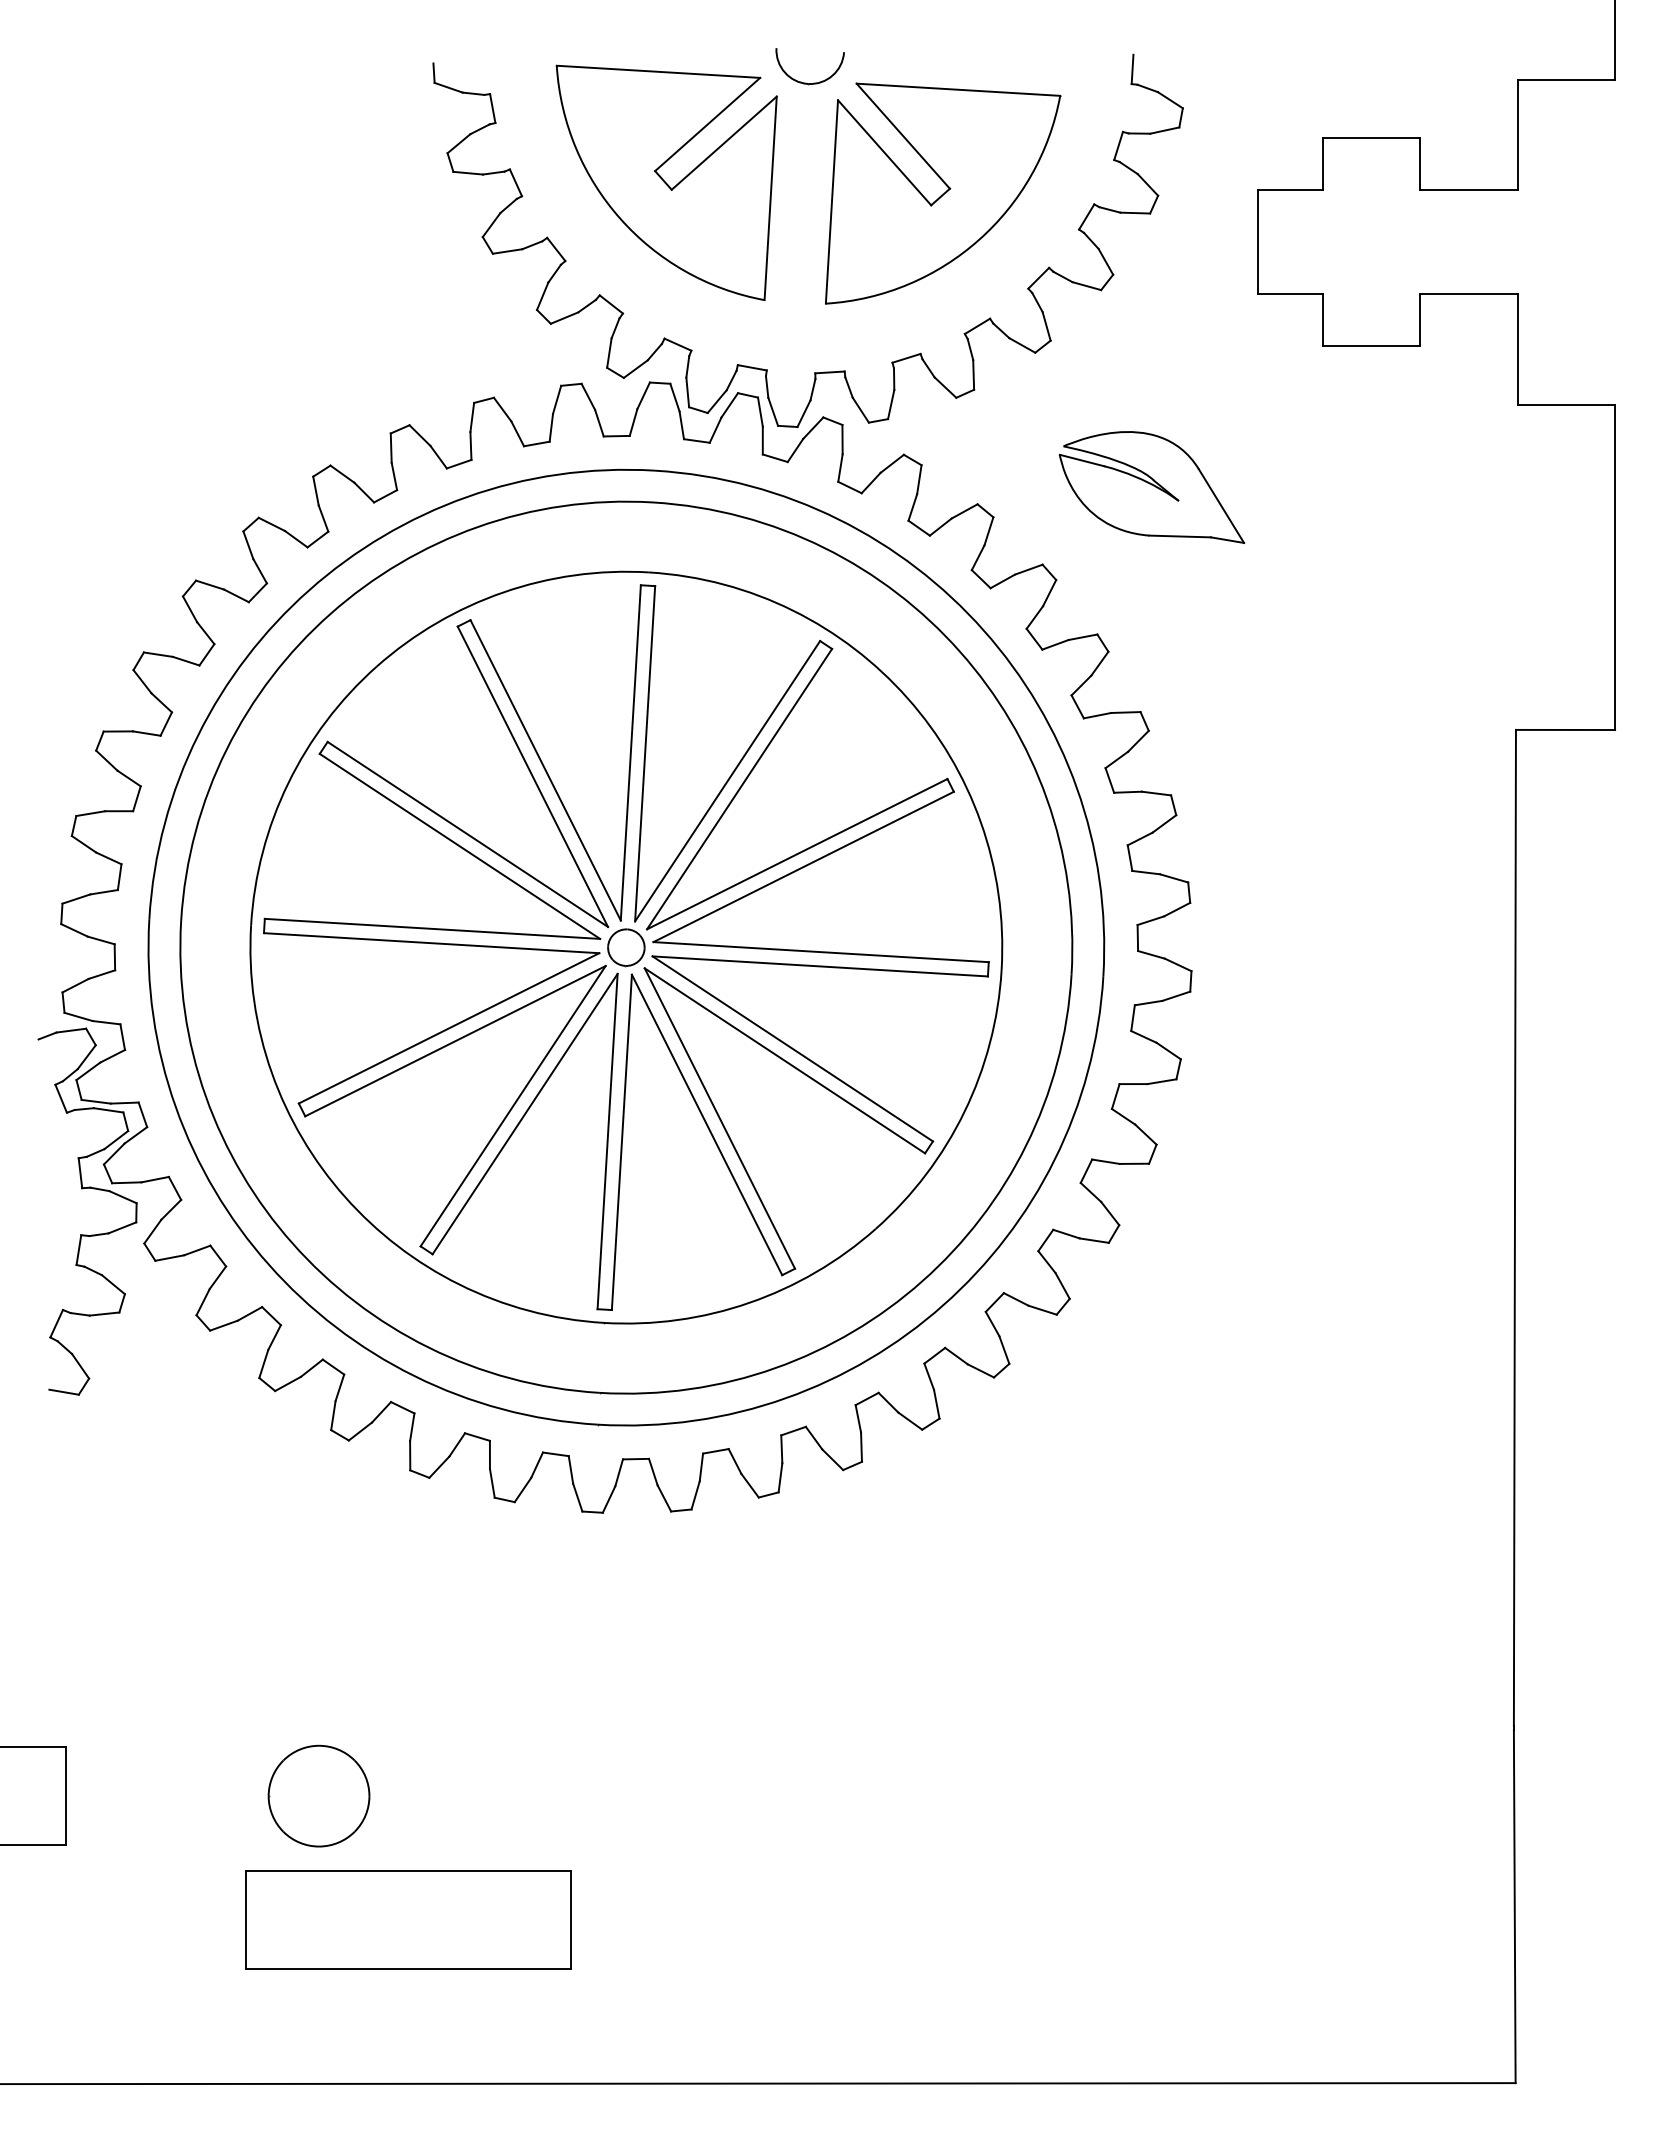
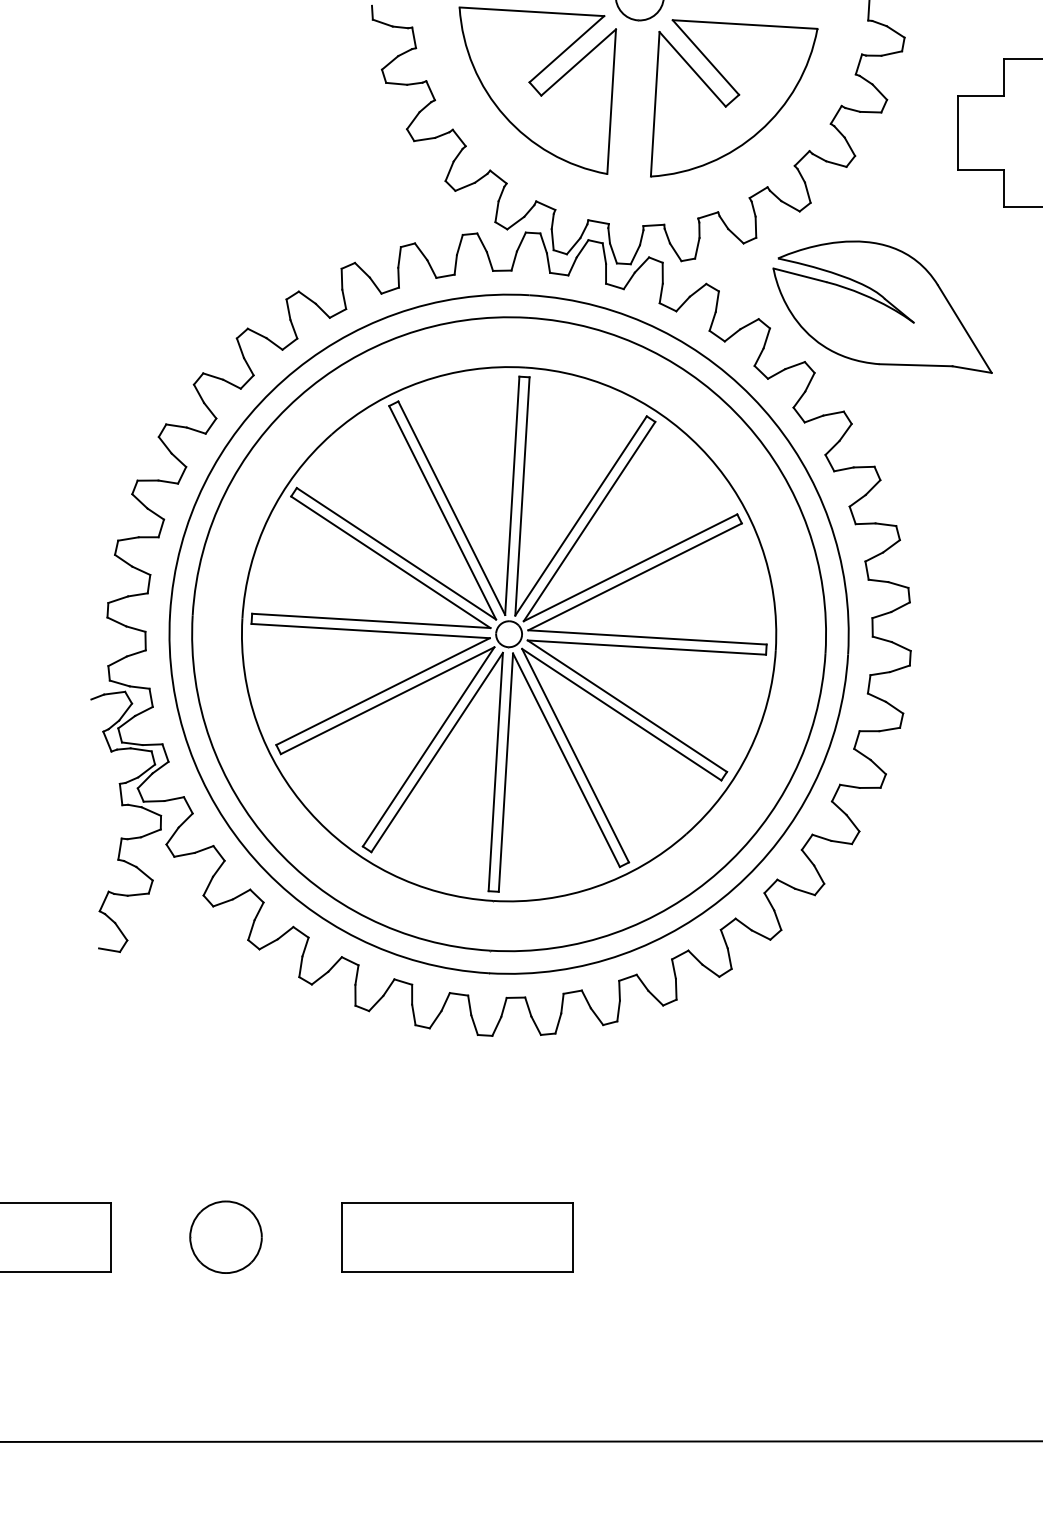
part: (1151, 487) -> (882, 307), size x1.67
part: (318, 1795) -> (225, 1236), moved
part: (408, 1919) -> (457, 1236), moved

